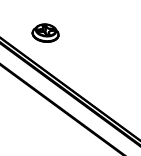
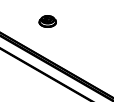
part: (45, 33) -> (47, 21), moved

